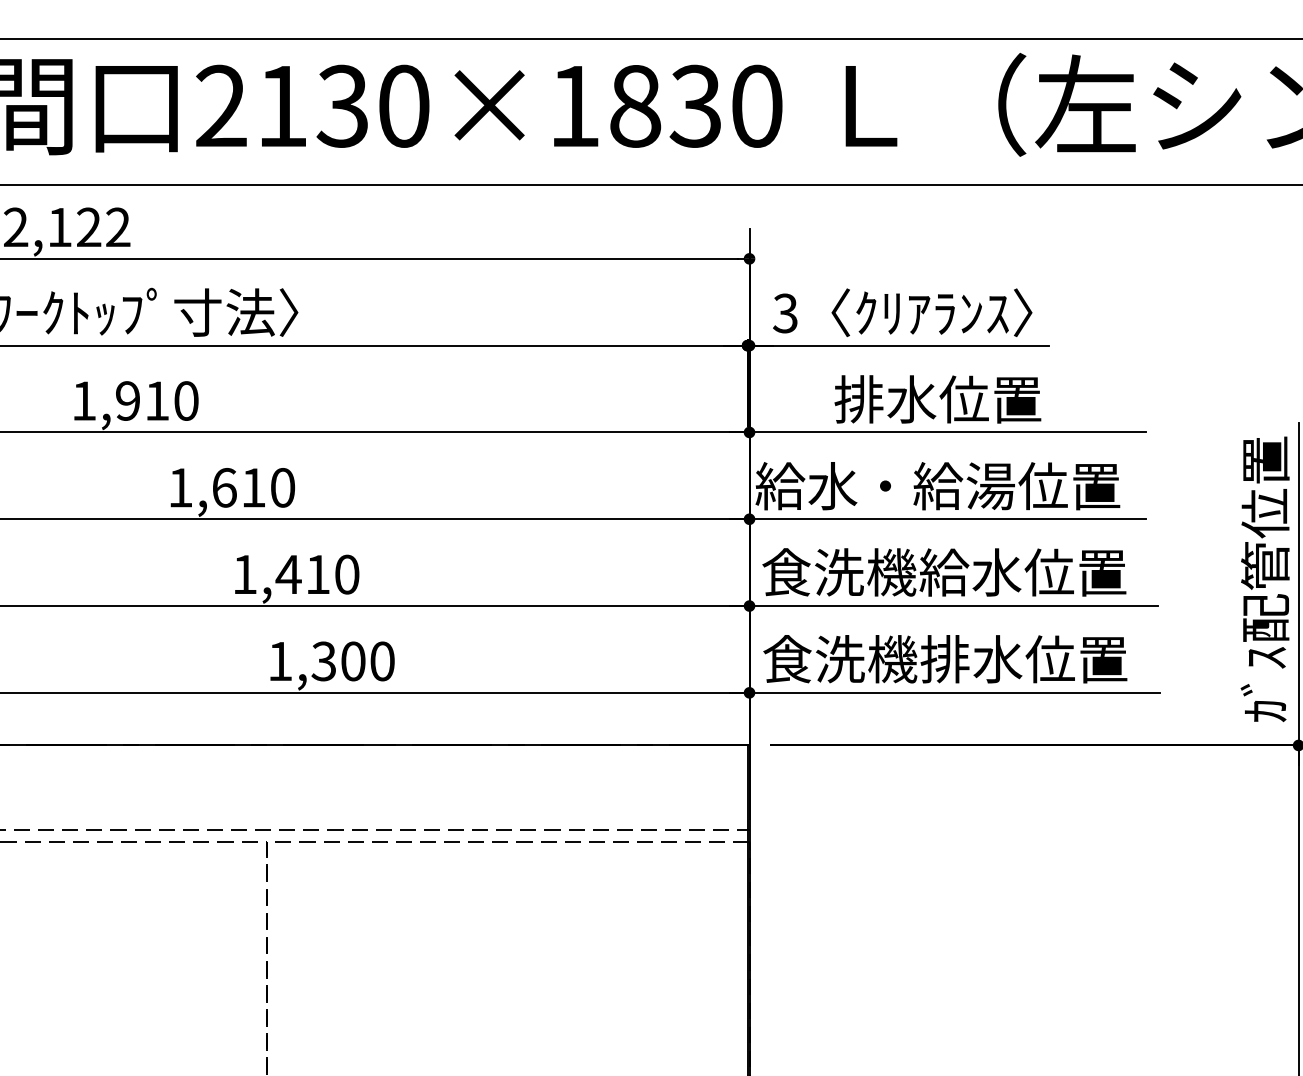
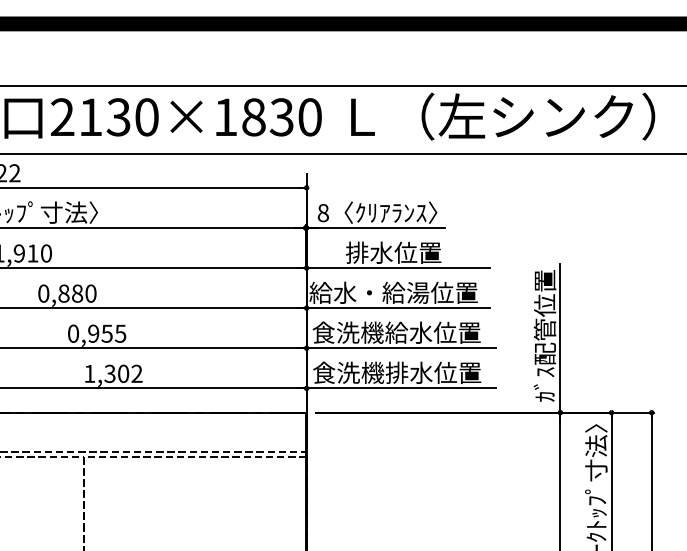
text: (783, 314) -> (322, 213), 3 -> 8
text: (216, 487) -> (60, 293), 1,610 -> 0,880
text: (296, 574) -> (97, 333), 1,410 -> 0,955
text: (381, 660) -> (136, 373), 1,300 -> 1,302

